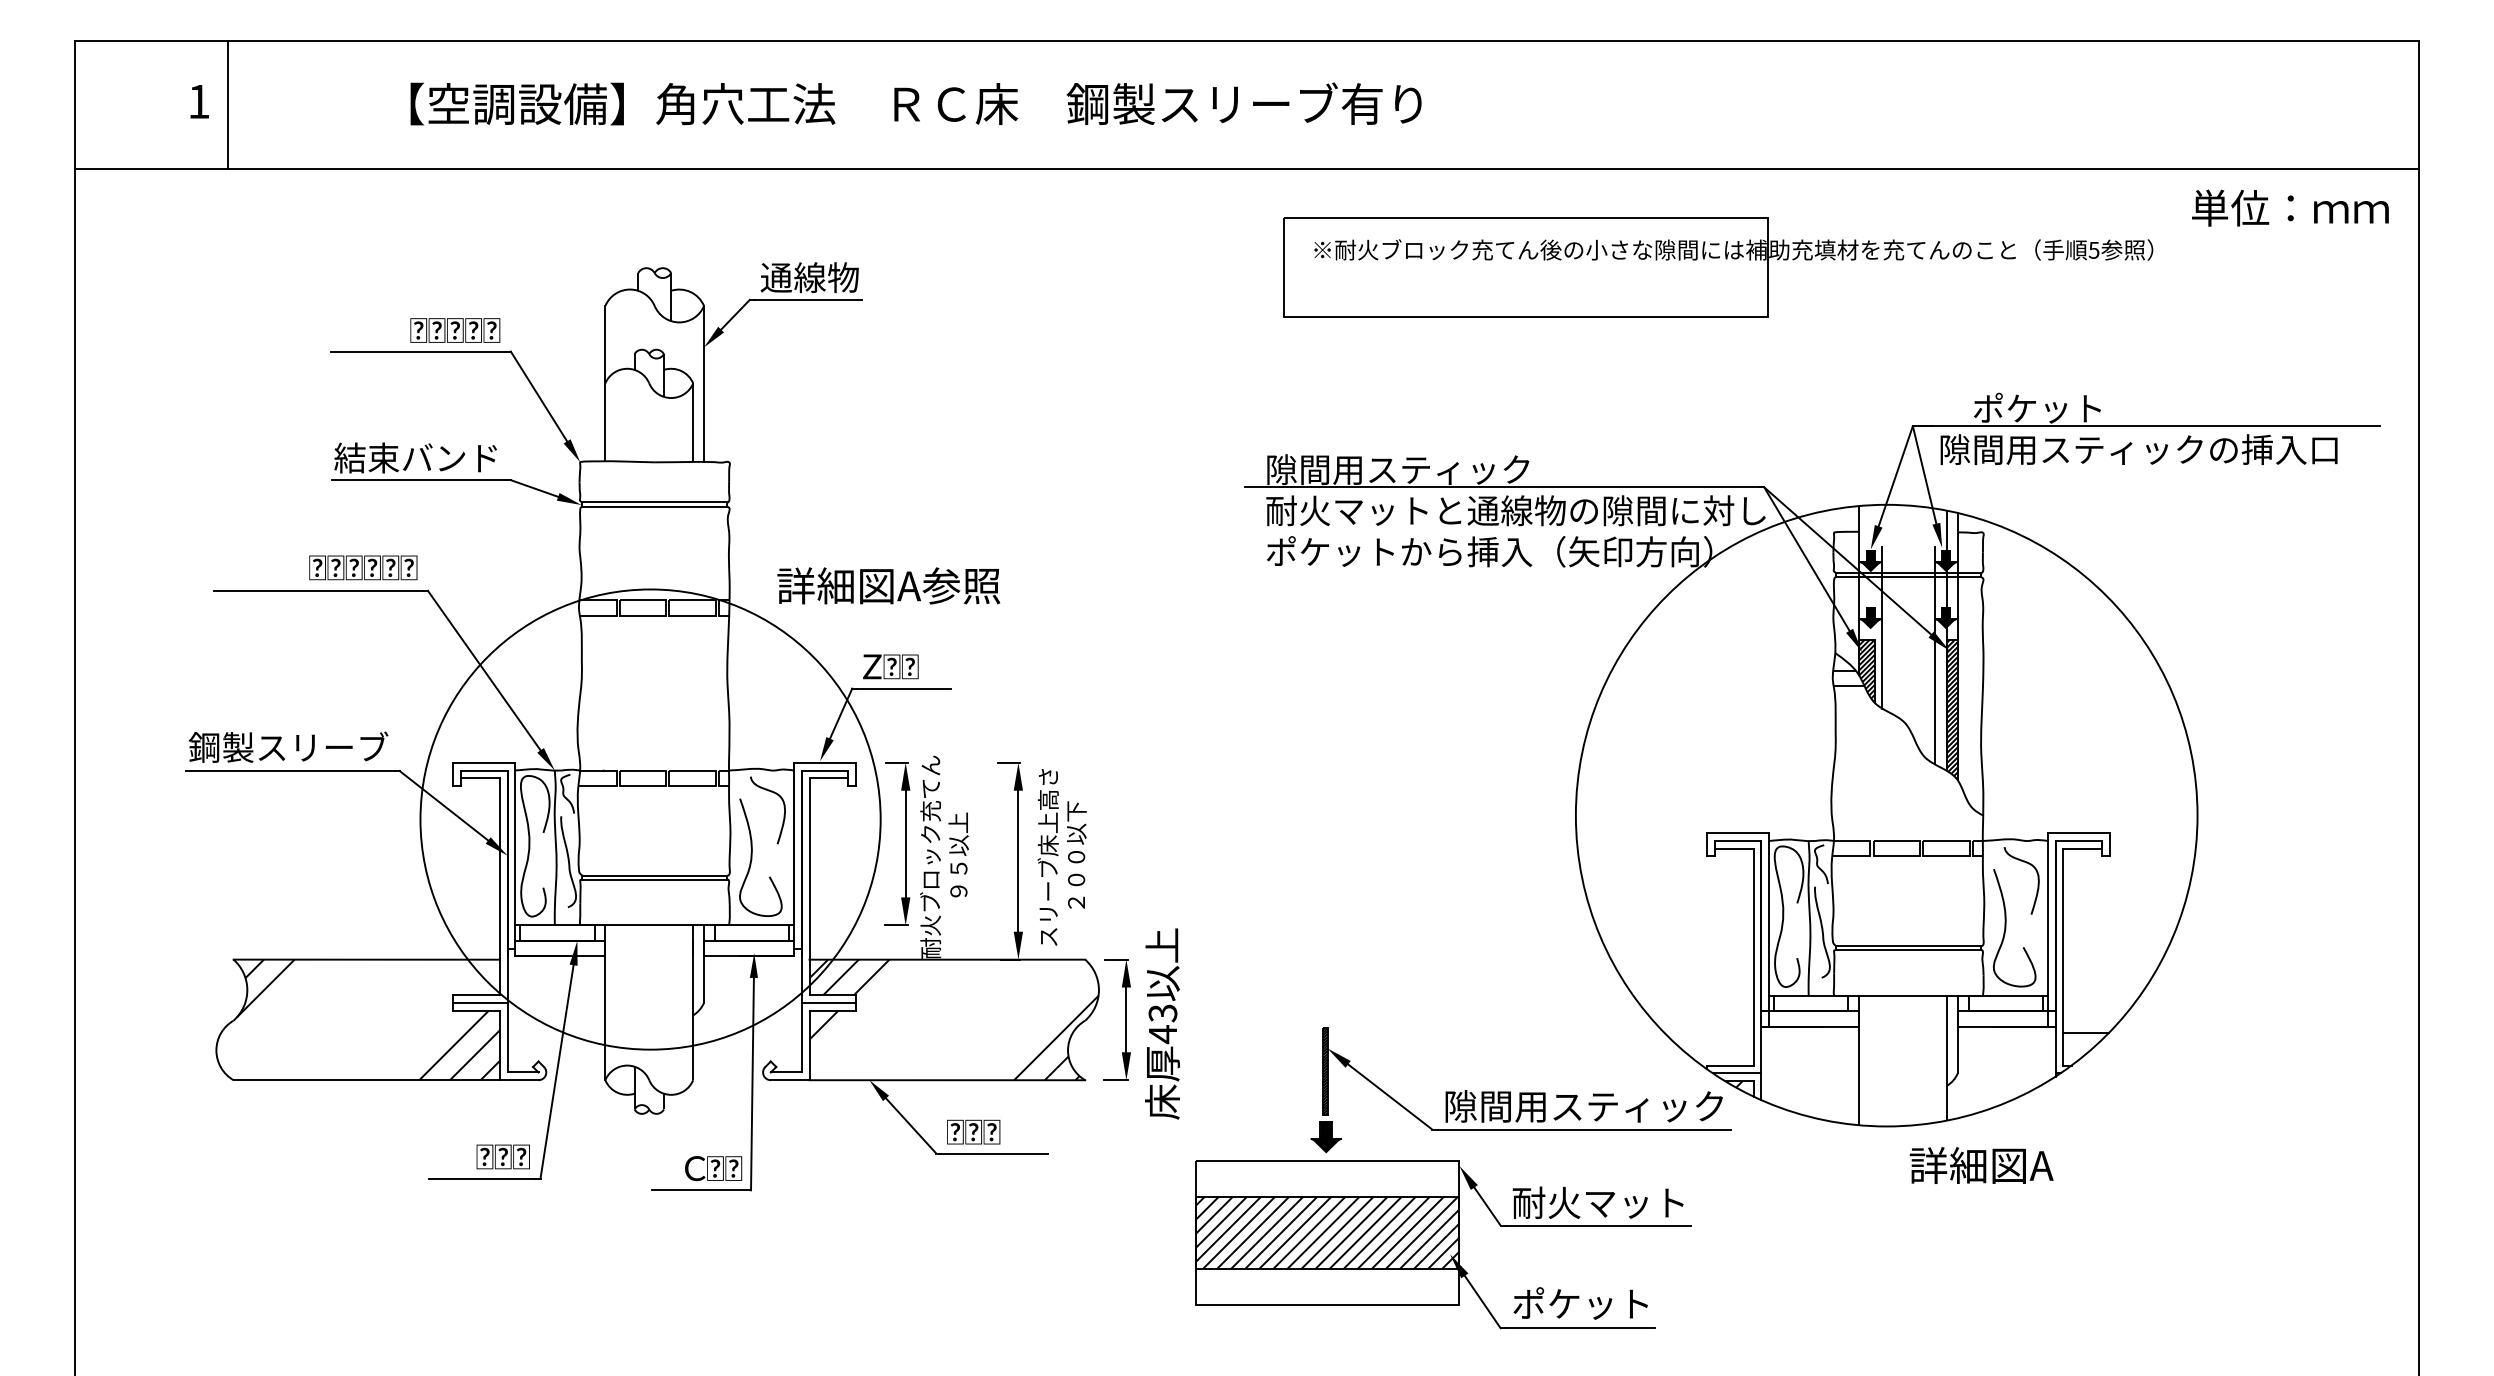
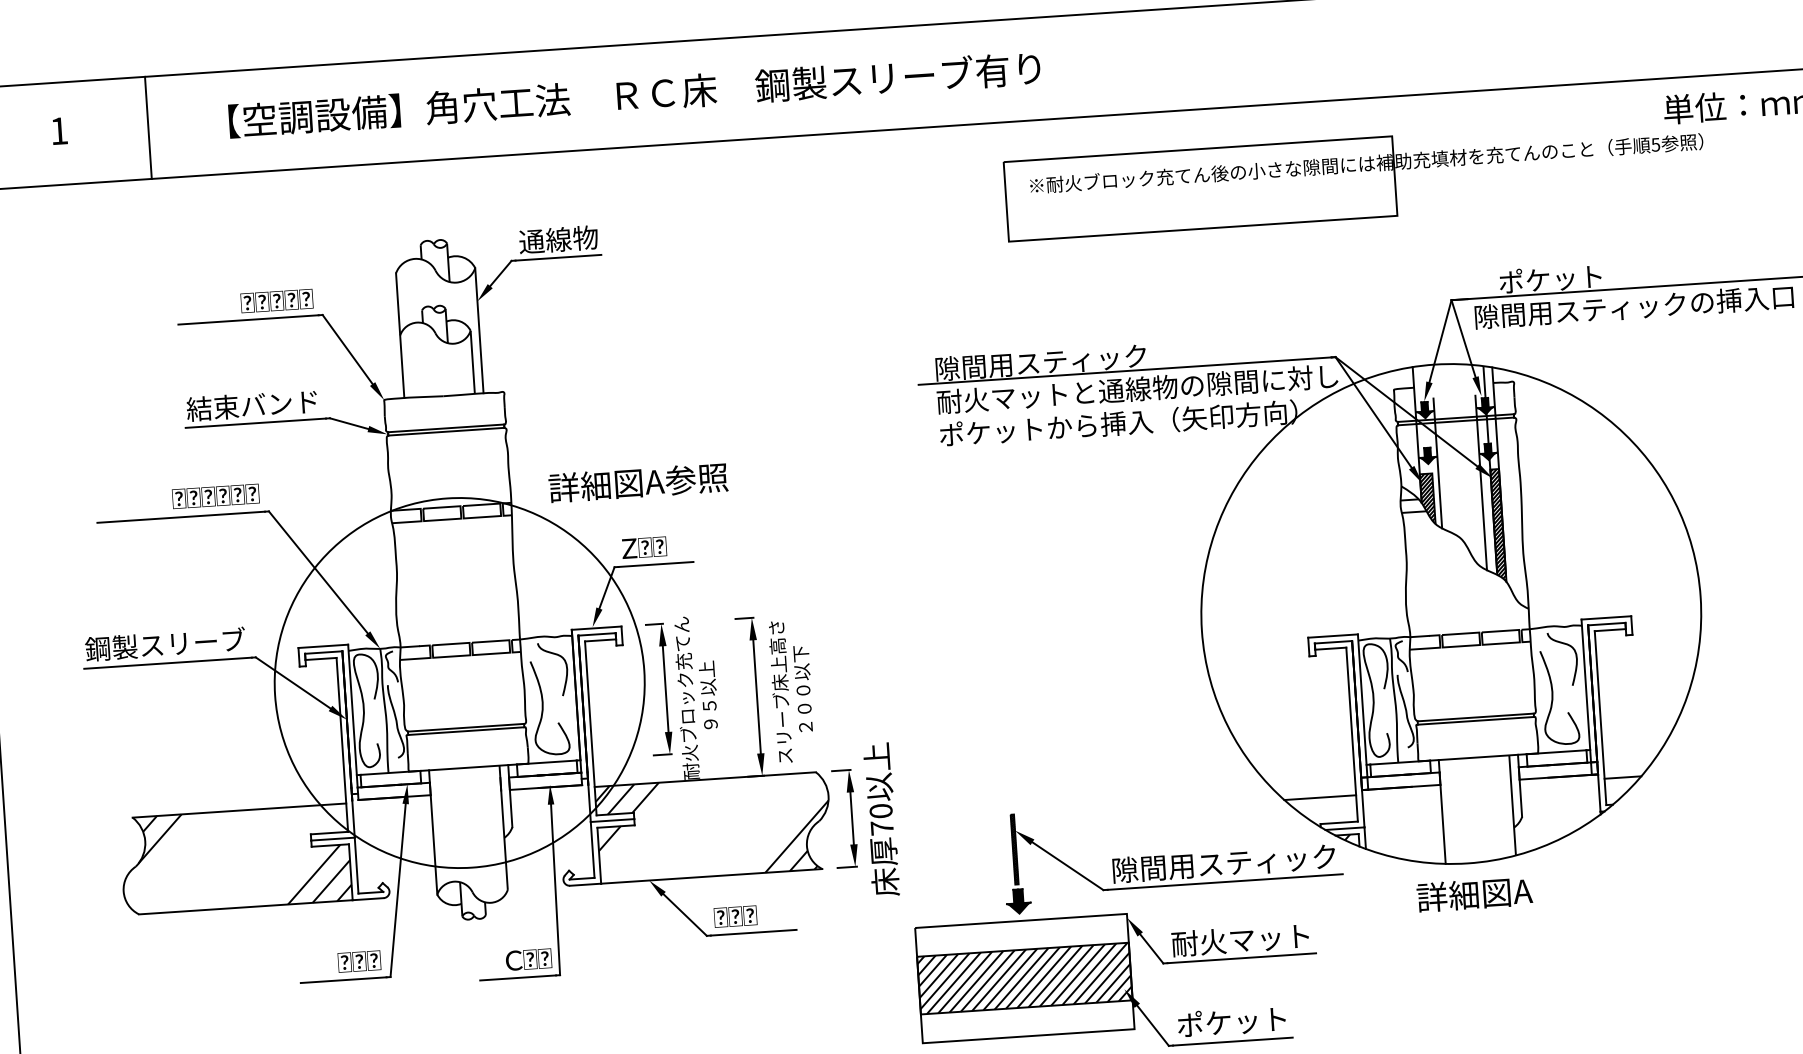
line: (228, 104) -> (148, 127), moved
part: (1718, 267) -> (1355, 178), moved
text: (1162, 1024) -> (881, 820), 43 -> 70
line: (1708, 1032) -> (1319, 797), added
text: (1981, 1165) -> (1474, 894), moved

